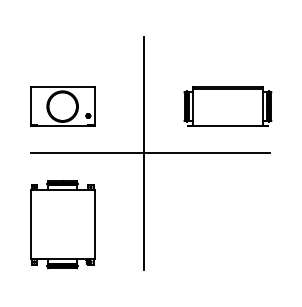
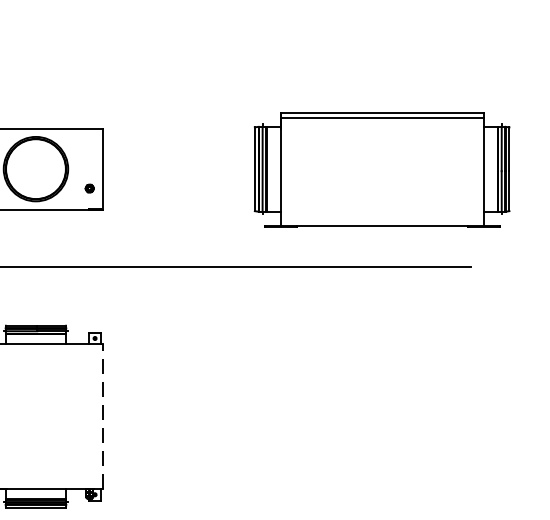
part: (227, 106) -> (381, 168), size x1.4
line: (143, 153) -> (205, 267), removed
line: (94, 224) -> (102, 416), solid -> dashed

